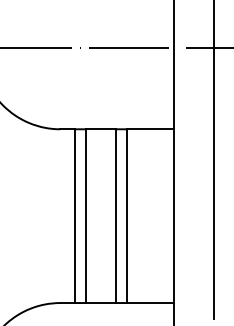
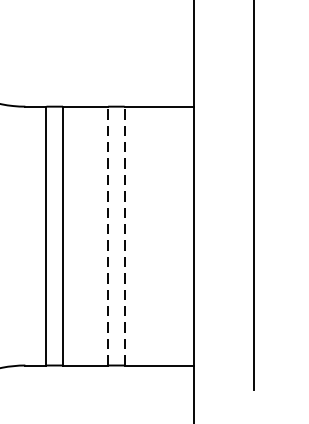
line: (115, 216) -> (107, 236), solid -> dashed
line: (127, 216) -> (125, 236), solid -> dashed

